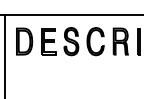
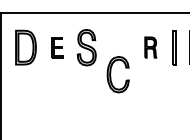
part: (90, 40) -> (111, 73), moved
part: (48, 41) -> (57, 47), size x0.6
part: (120, 41) -> (150, 47), size x0.6

